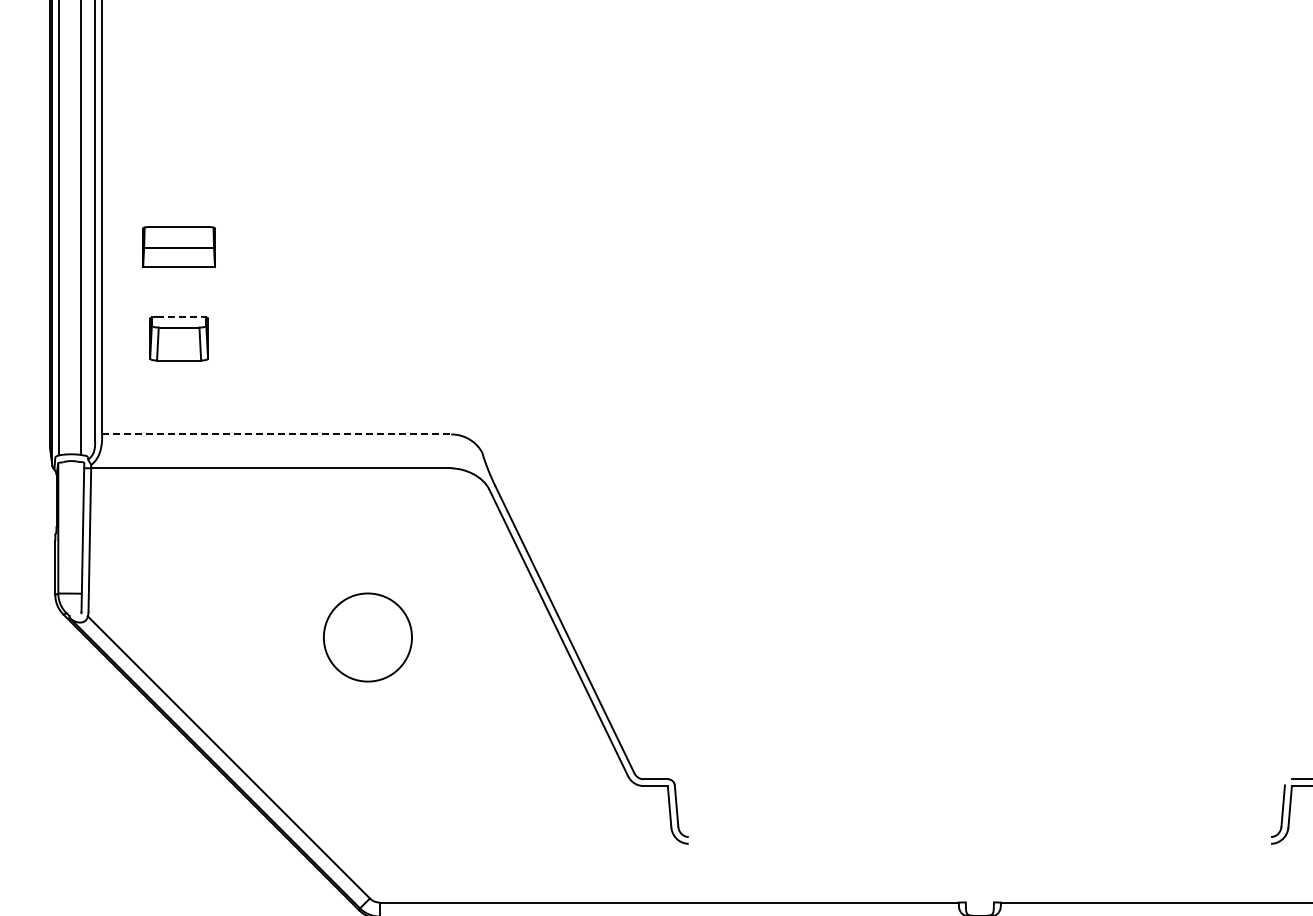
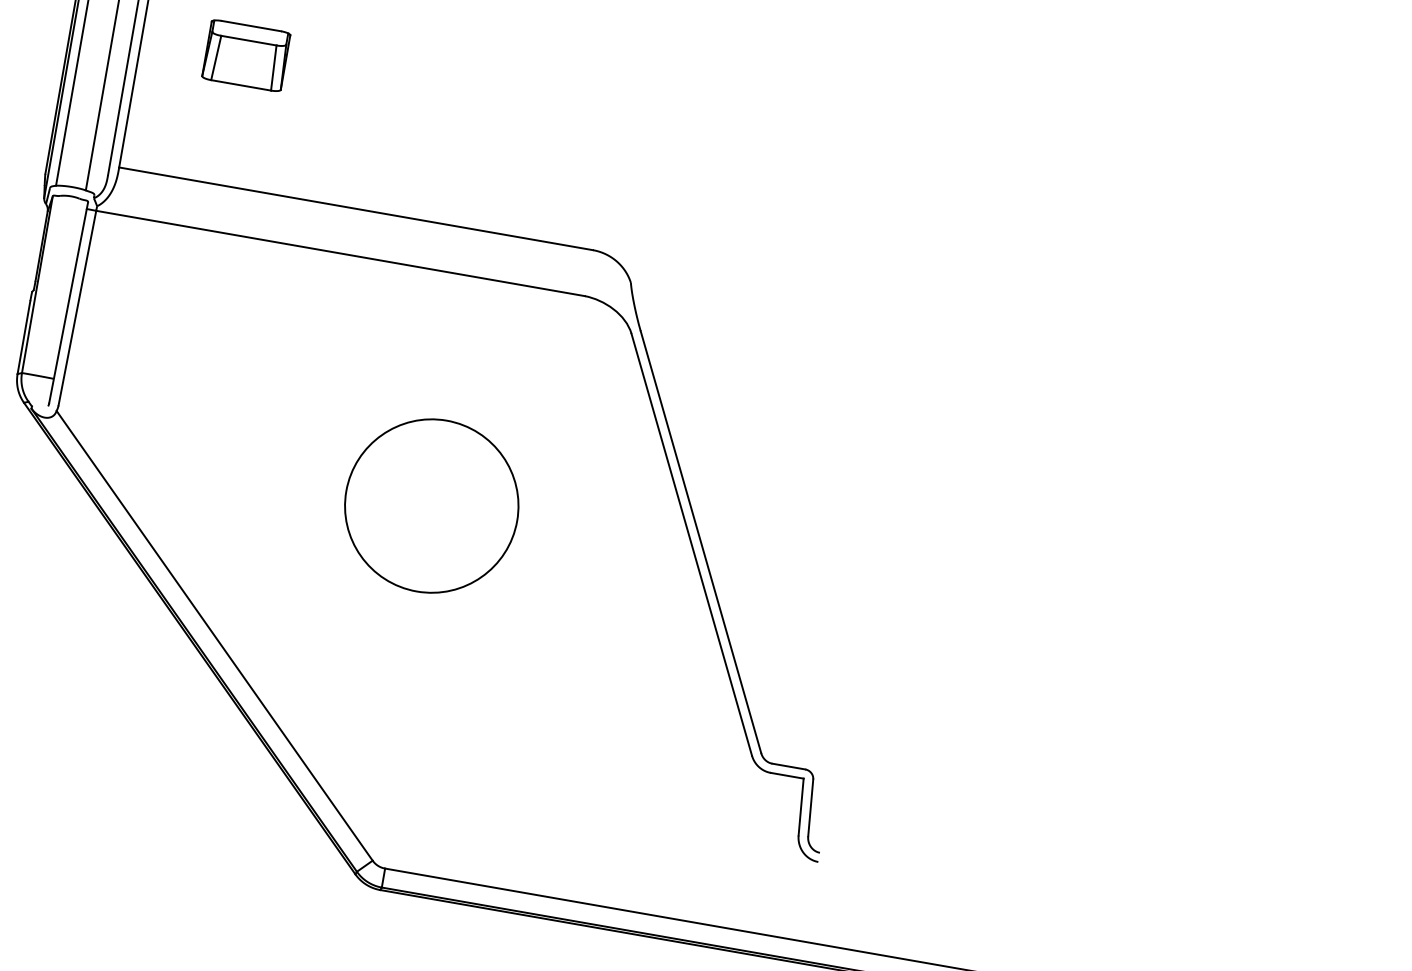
line: (179, 316) -> (252, 25), dashed -> solid
line: (276, 434) -> (355, 208), dashed -> solid
circle: (367, 637) -> (431, 505), size x1.43

